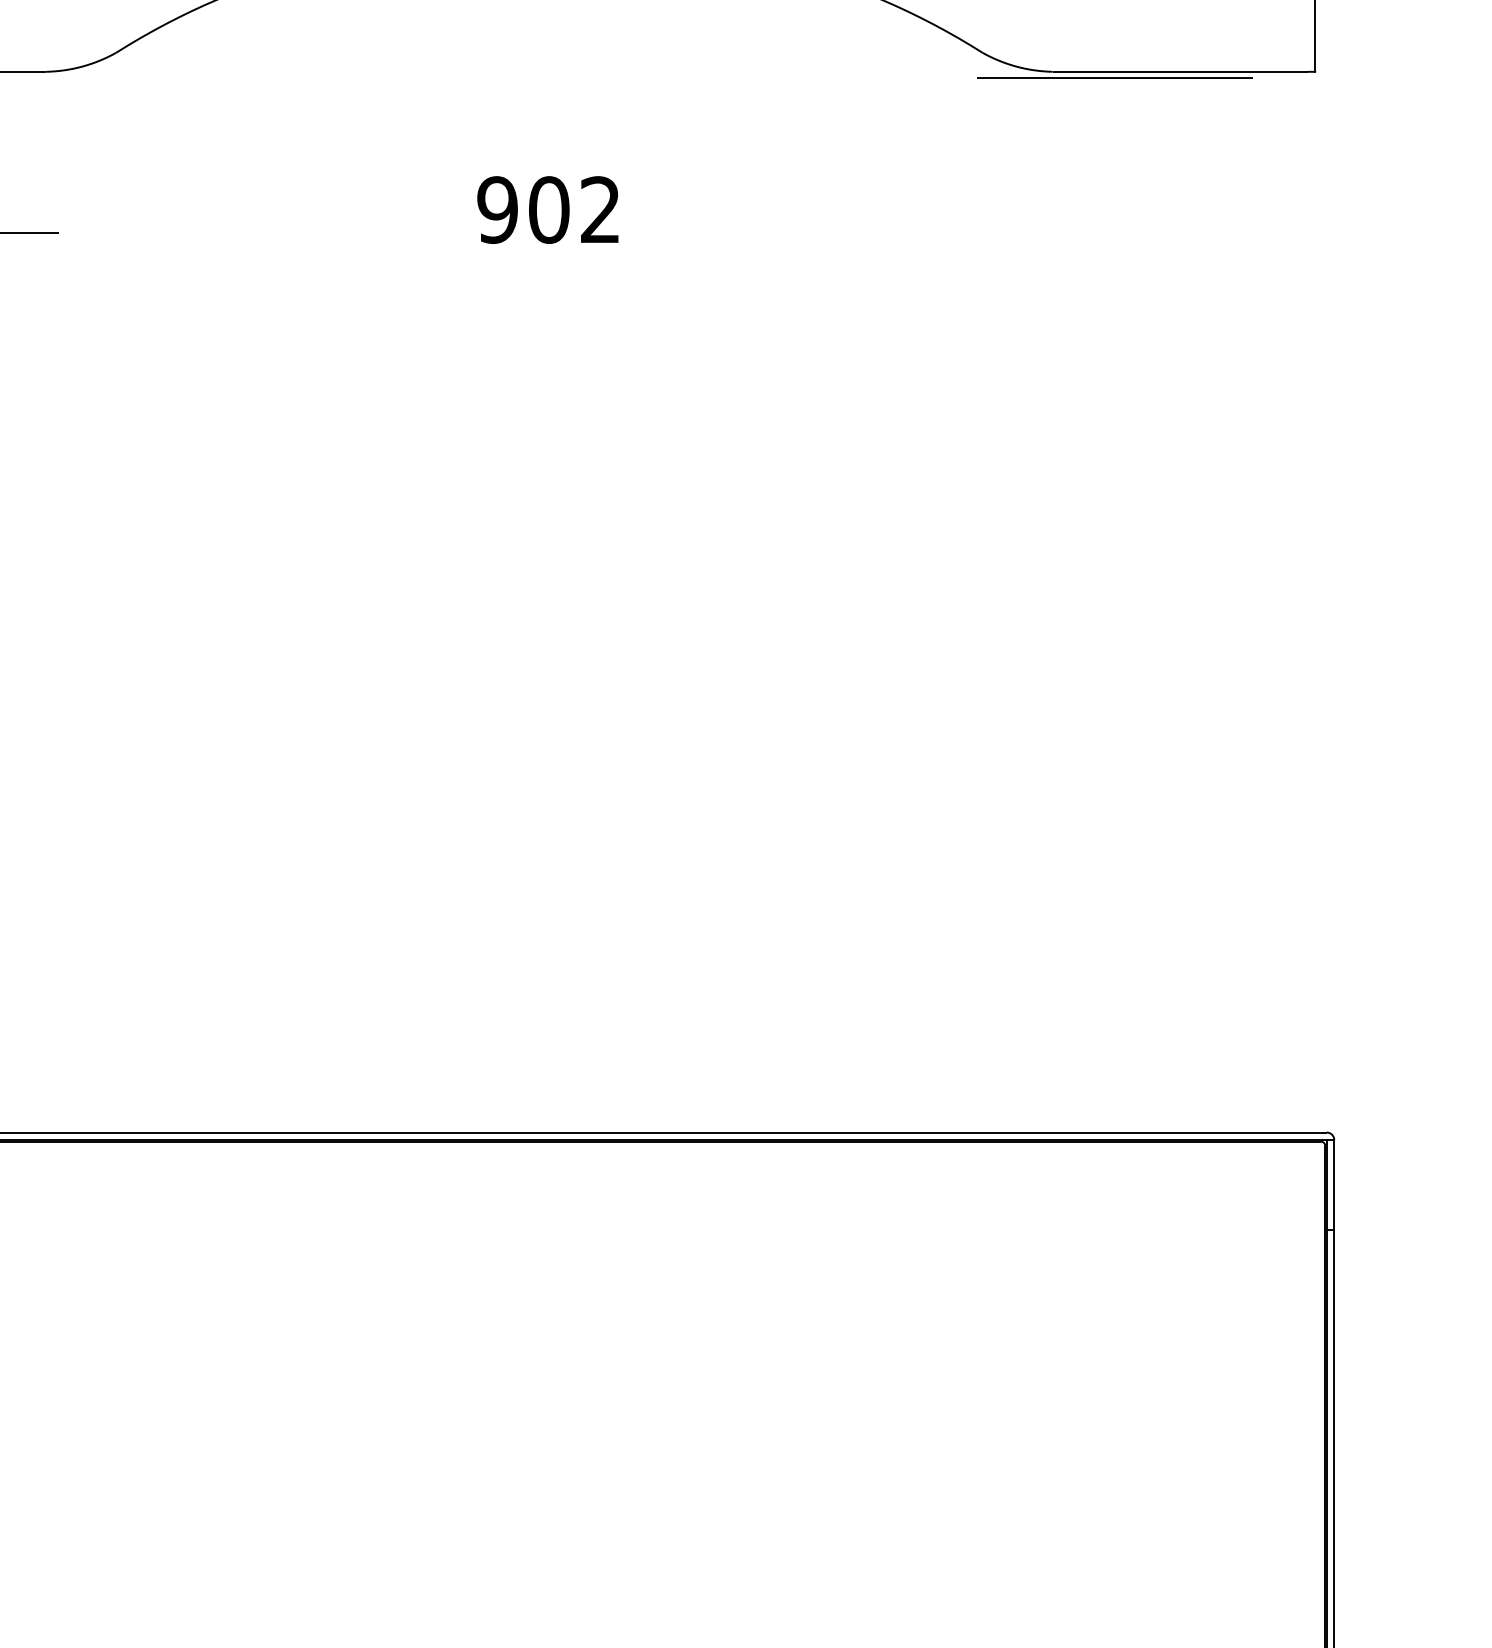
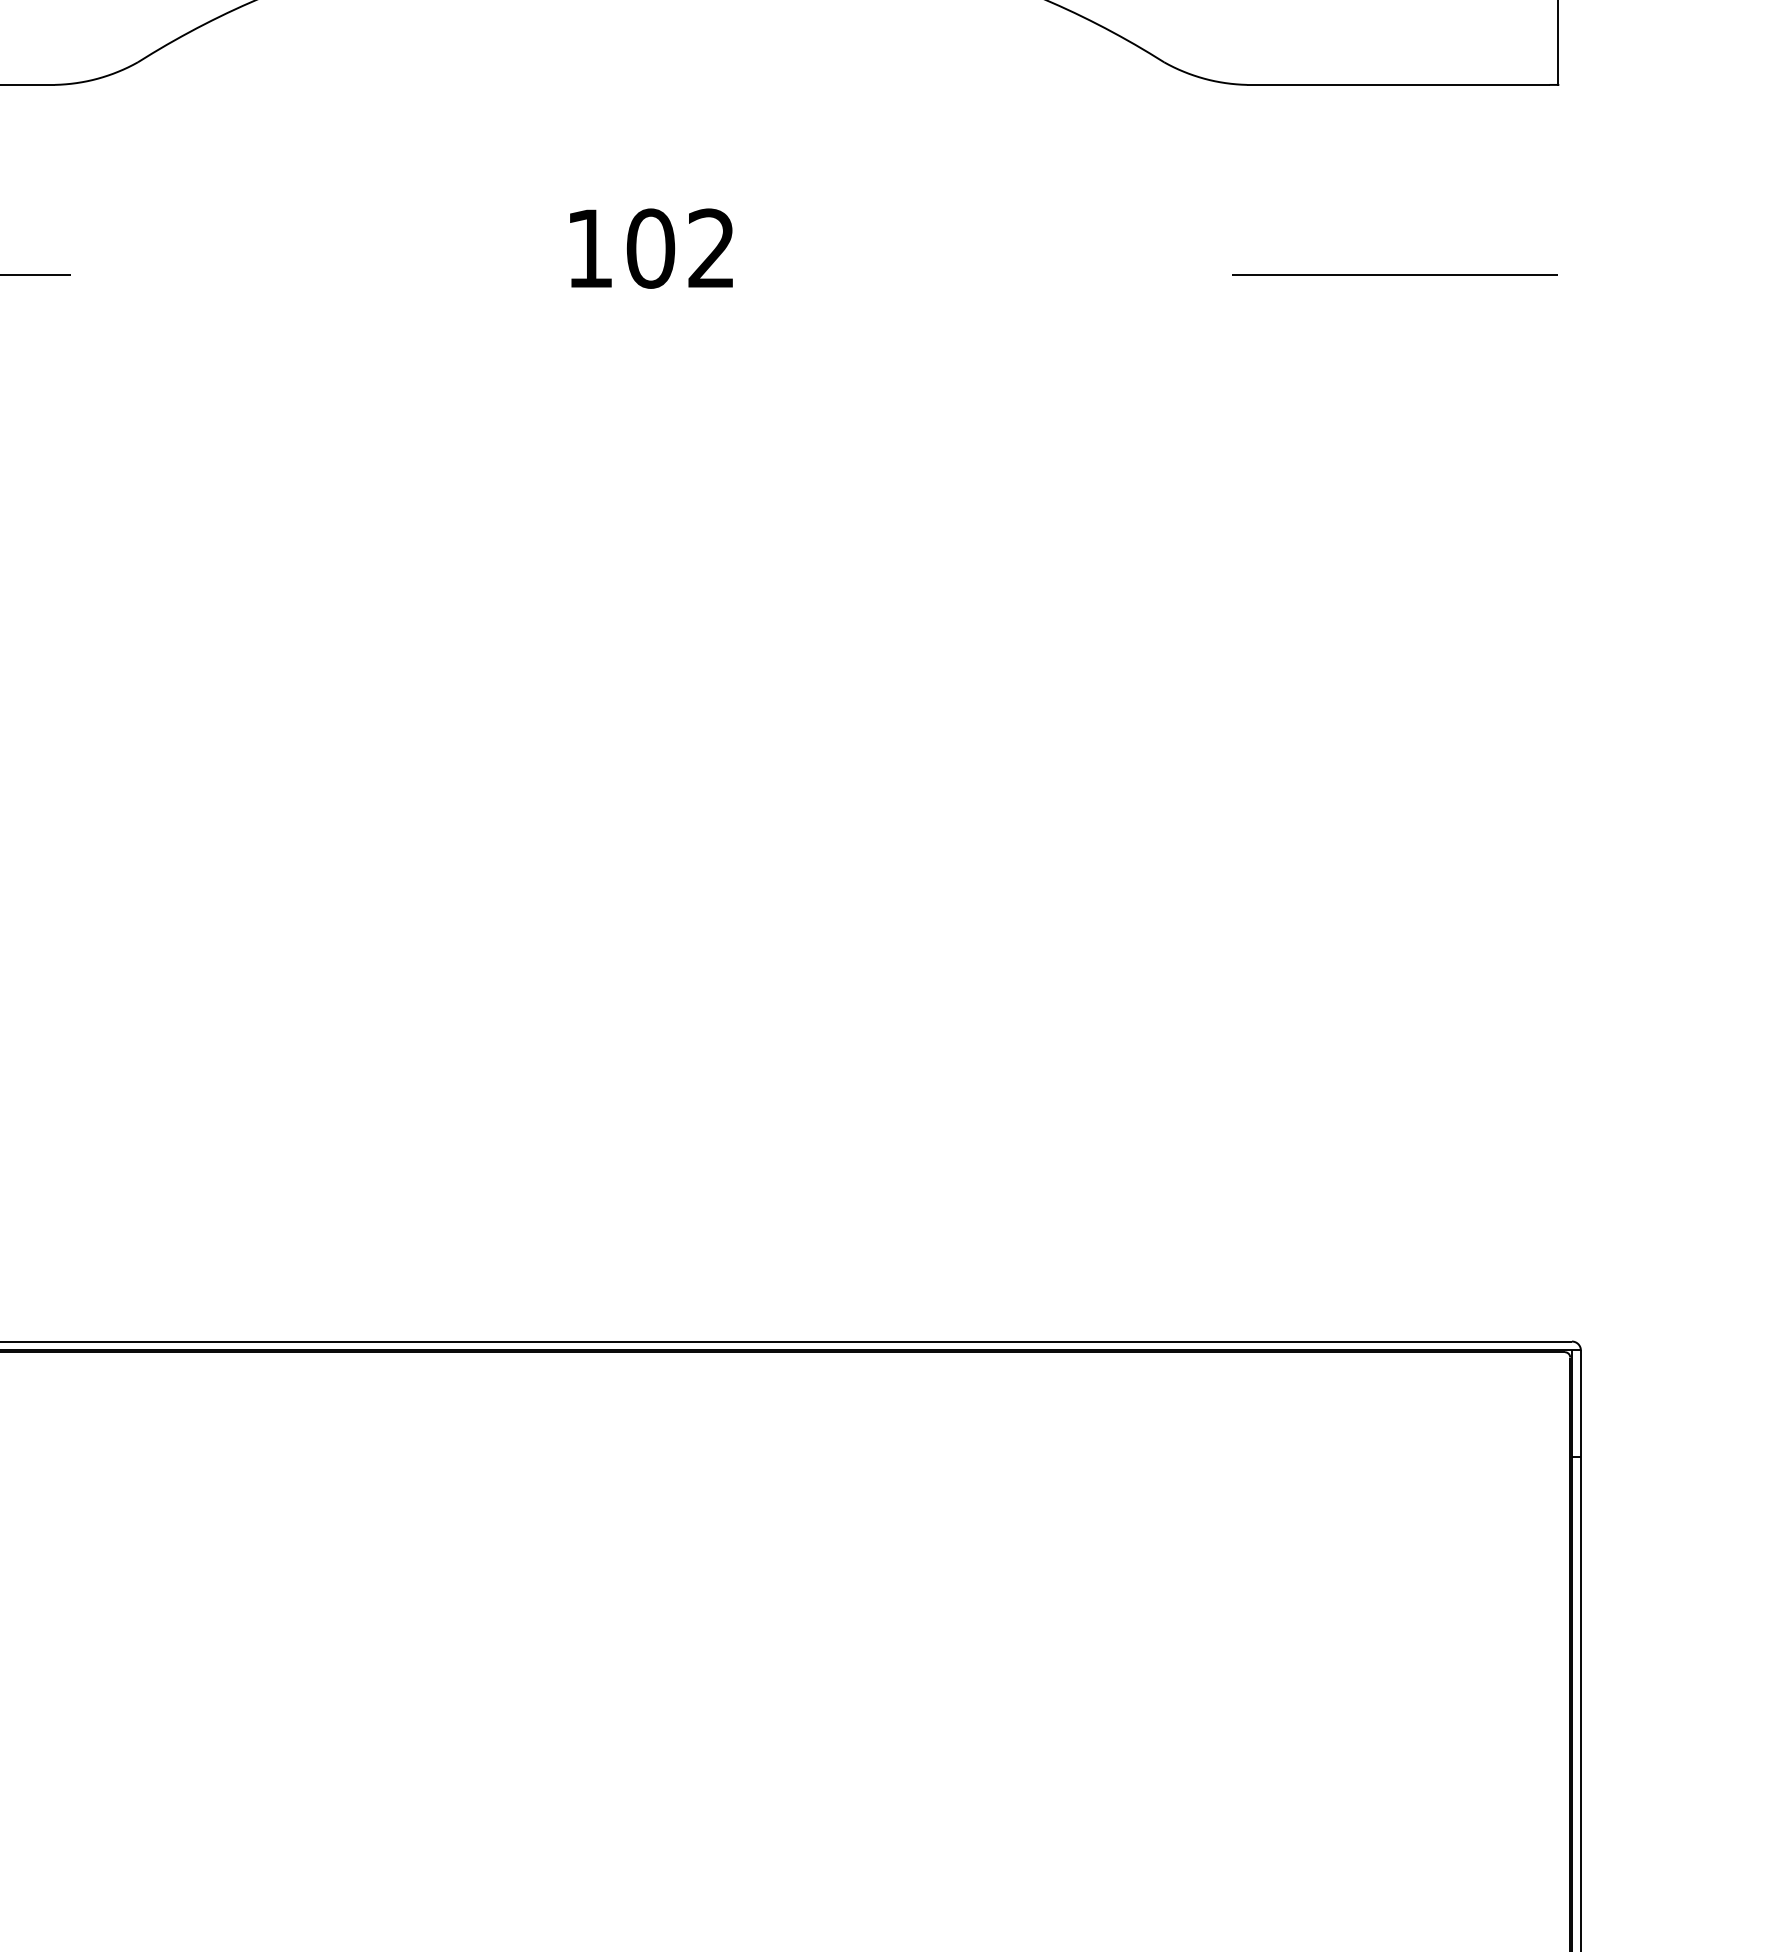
line: (1114, 77) -> (1394, 274), moved
text: (497, 209) -> (589, 248), 902 -> 102

